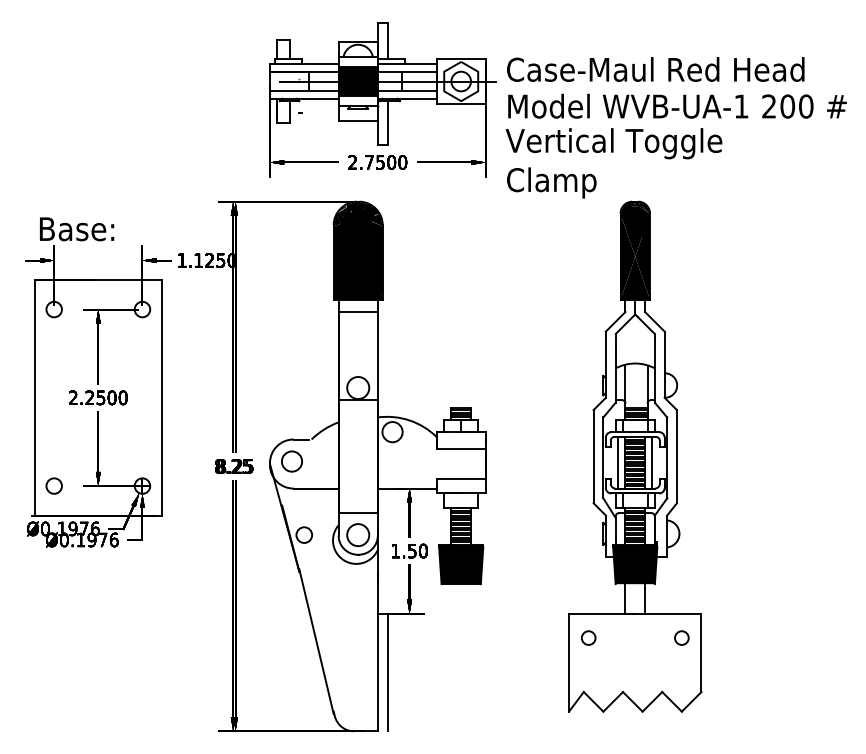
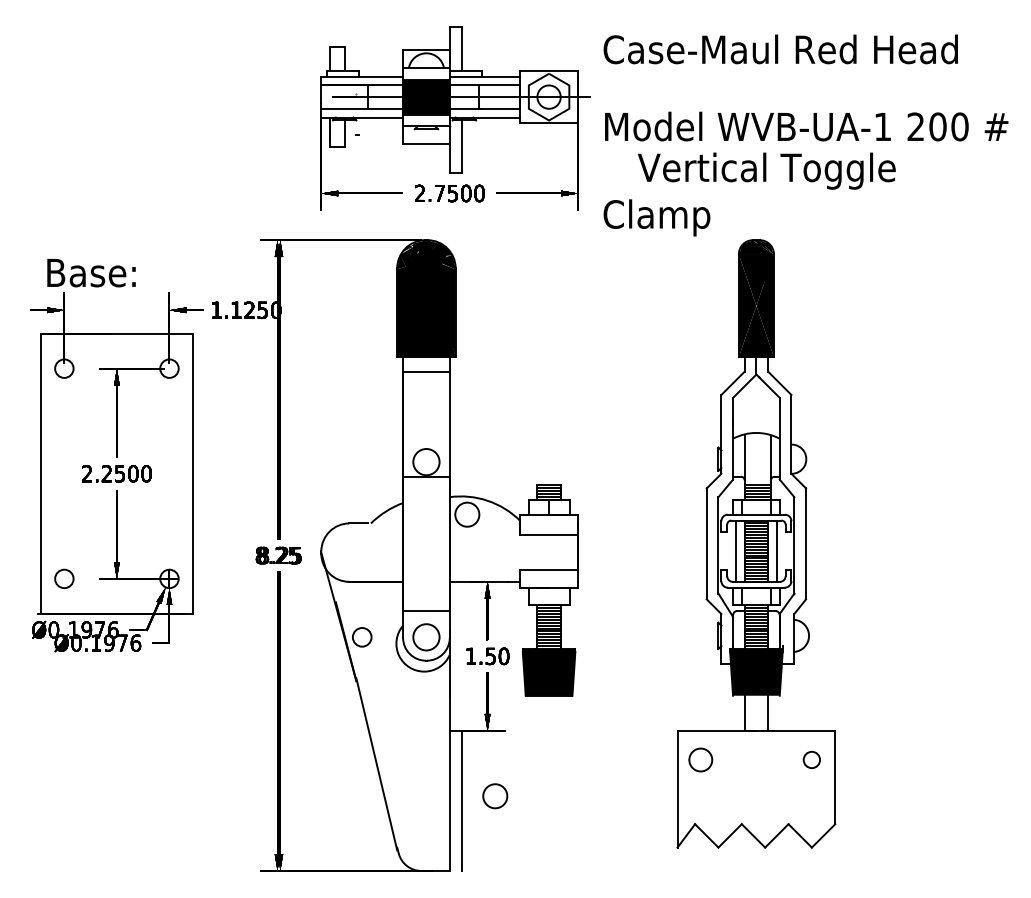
text: (655, 69) -> (780, 49), moved
text: (613, 143) -> (766, 170), moved
circle: (291, 461) -> (494, 796), moved
circle: (588, 637) -> (700, 759), size x1.4

